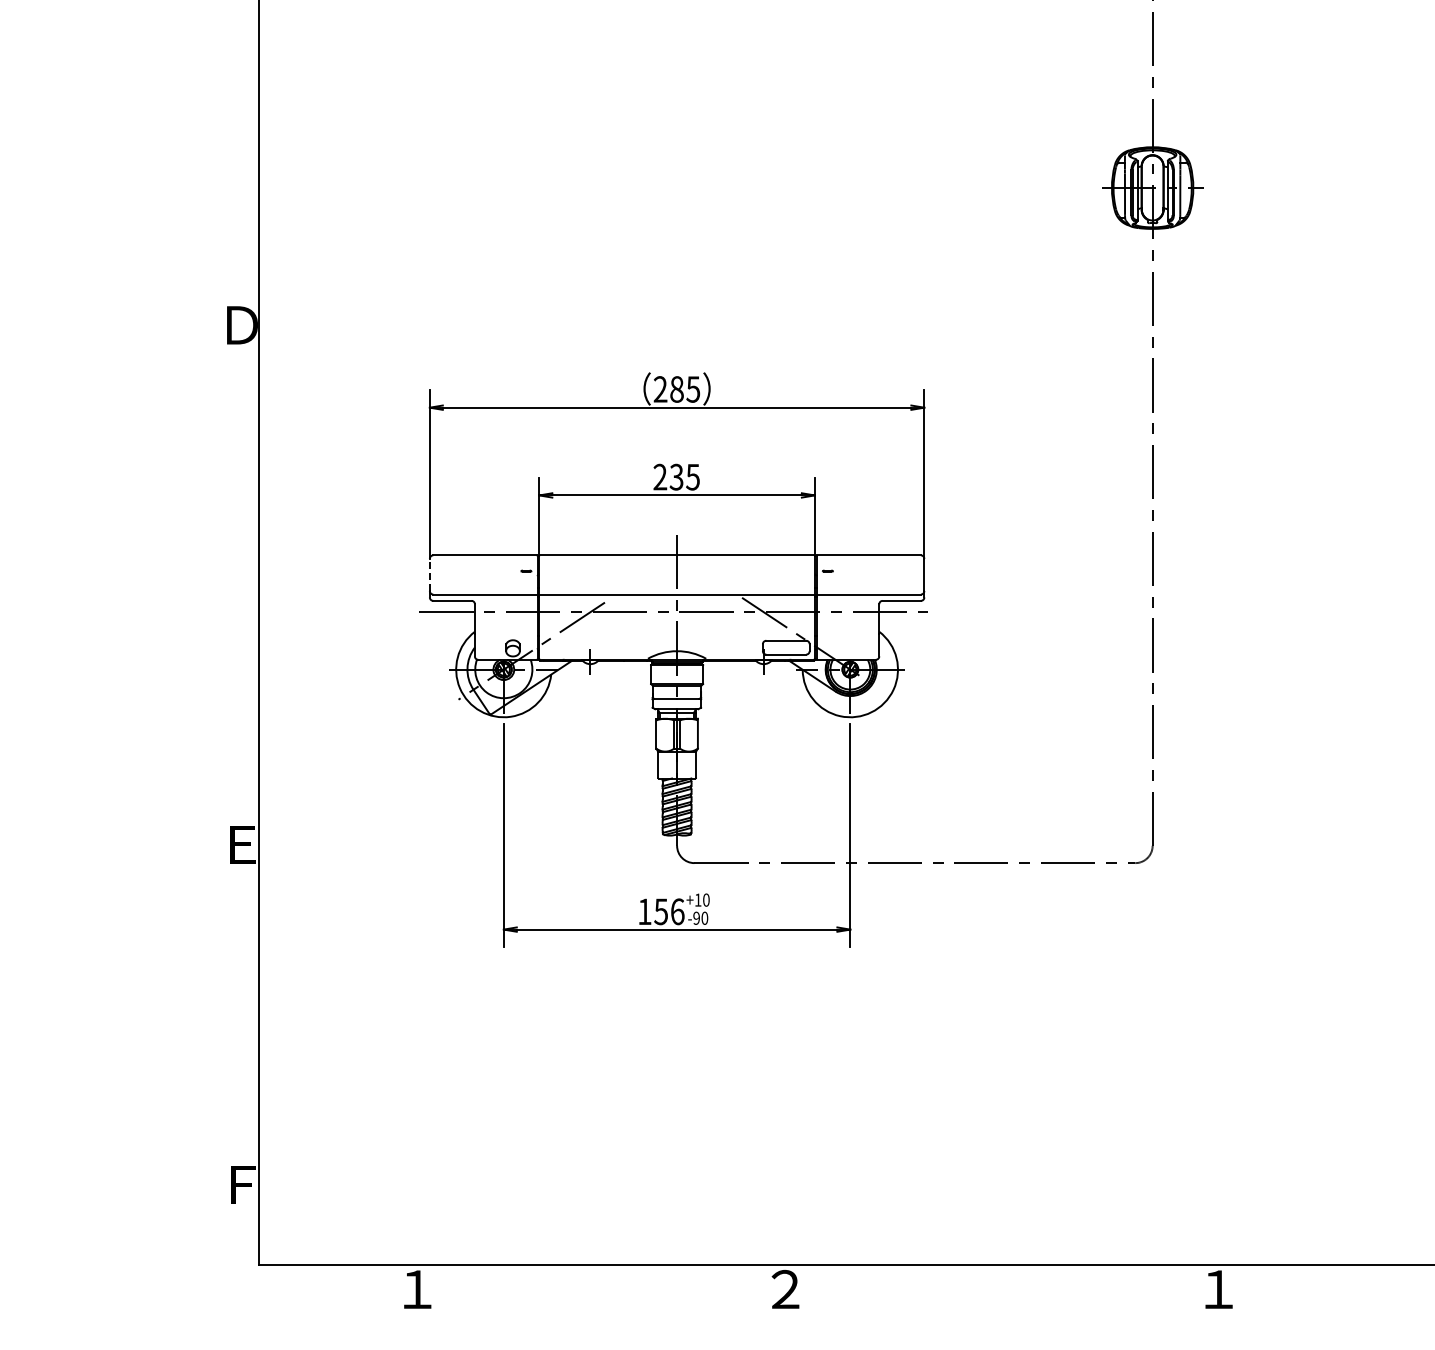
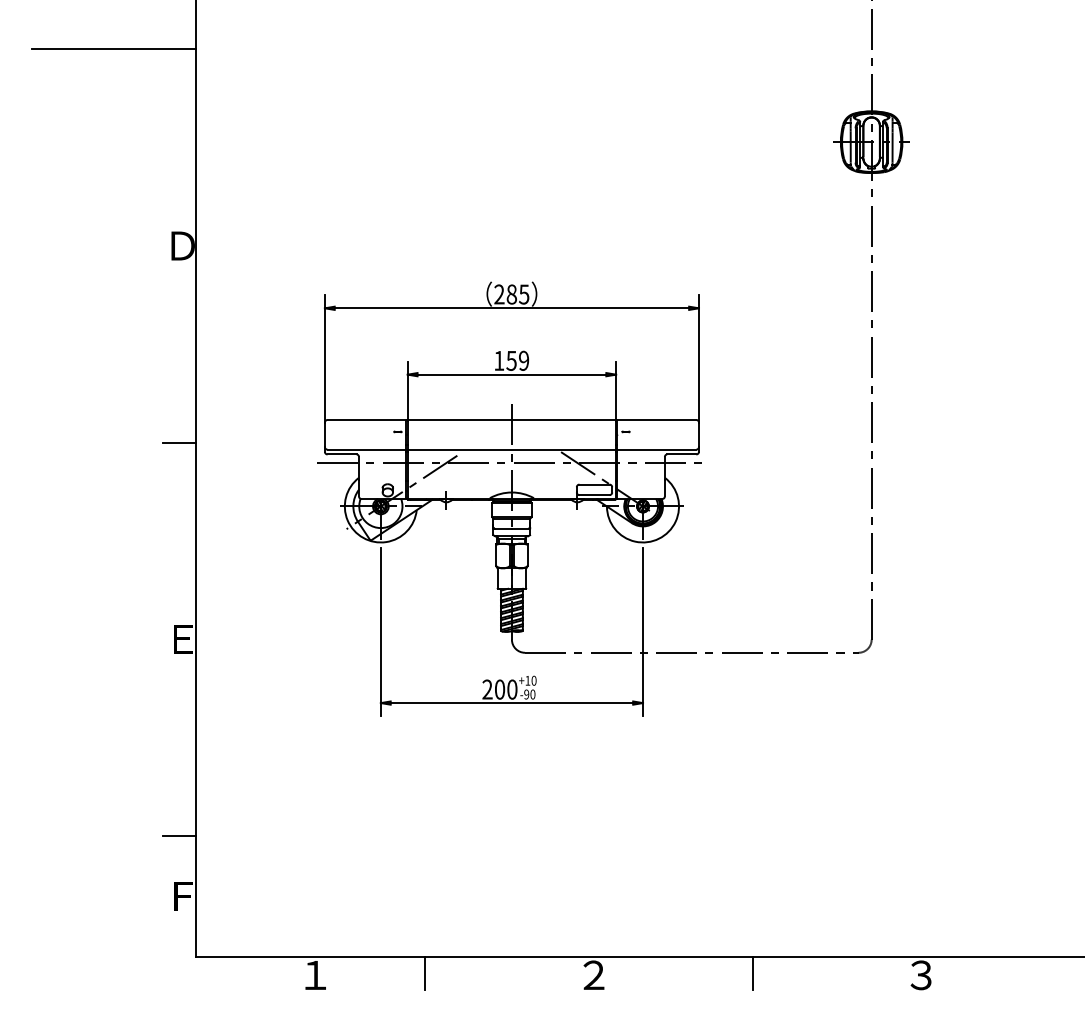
line: (150, 65) -> (113, 49), added
text: (676, 476) -> (511, 360), 235 -> 159
line: (429, 574) -> (324, 434), dashed -> solid
line: (236, 585) -> (178, 442), added
text: (661, 911) -> (500, 689), 156 -> 200
line: (236, 1105) -> (178, 836), added
line: (561, 1286) -> (424, 973), added
line: (995, 1286) -> (752, 973), added
text: (1218, 1289) -> (921, 975), １ -> ３

